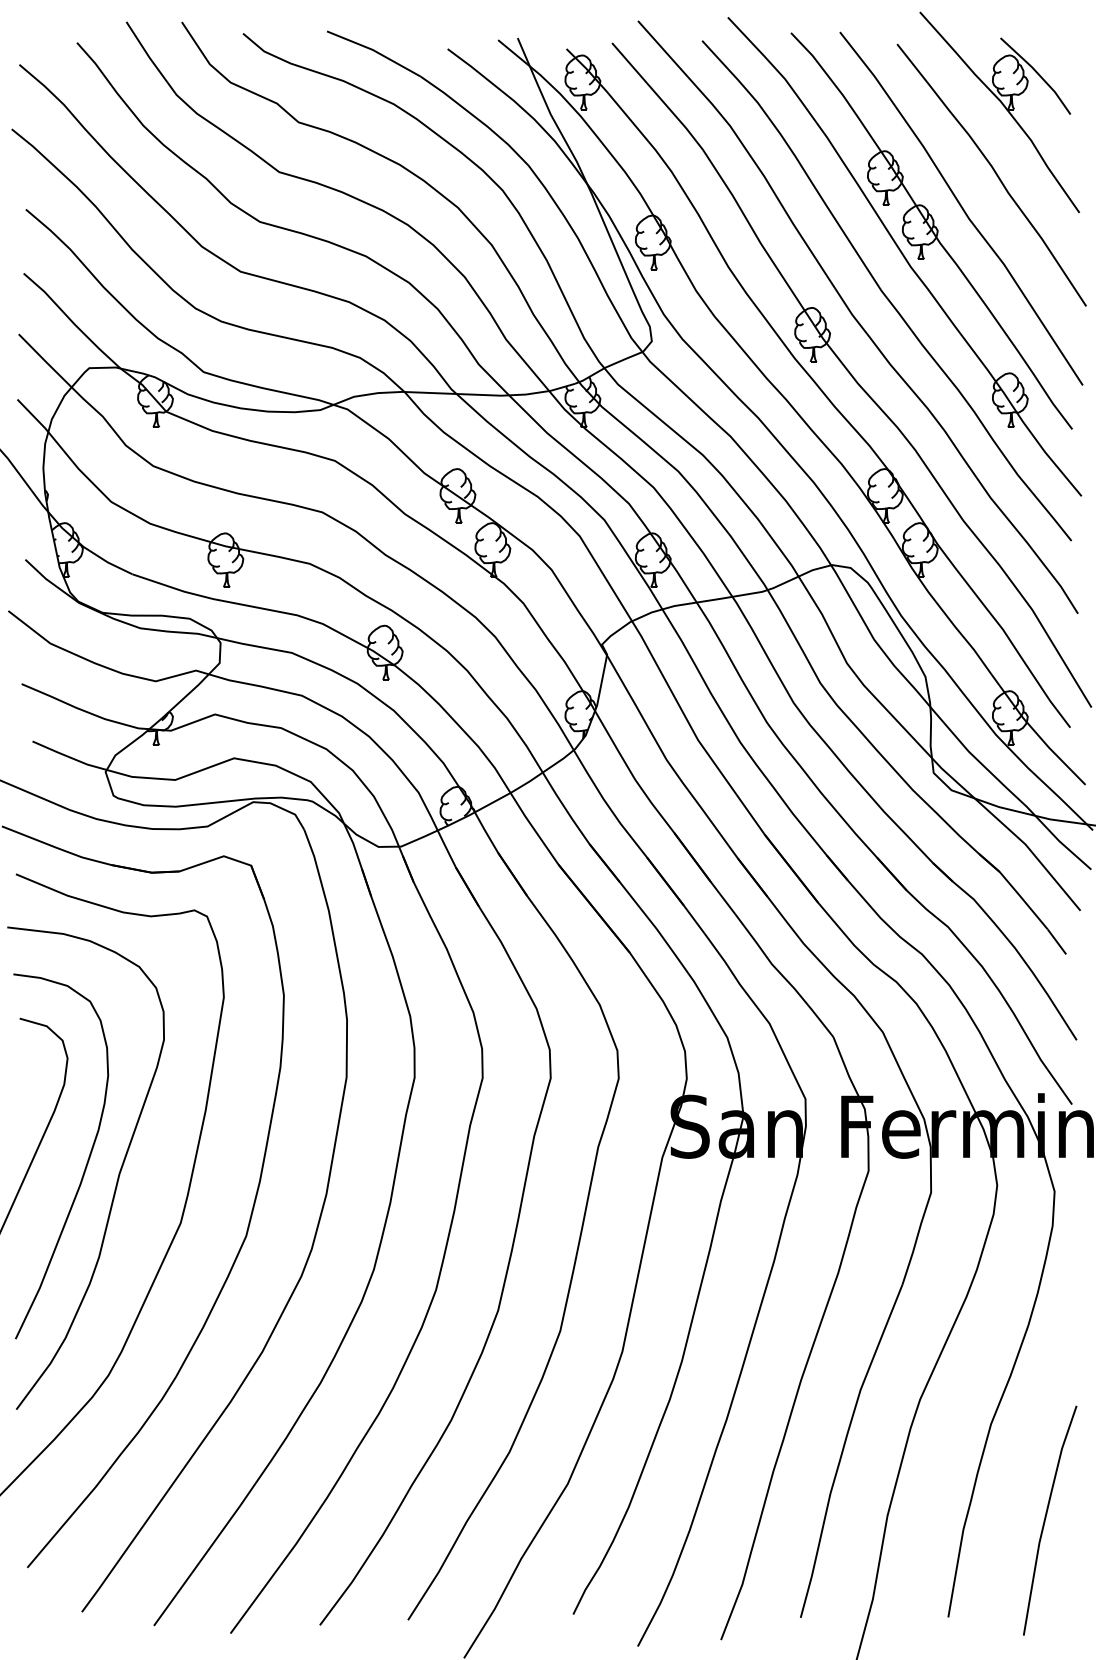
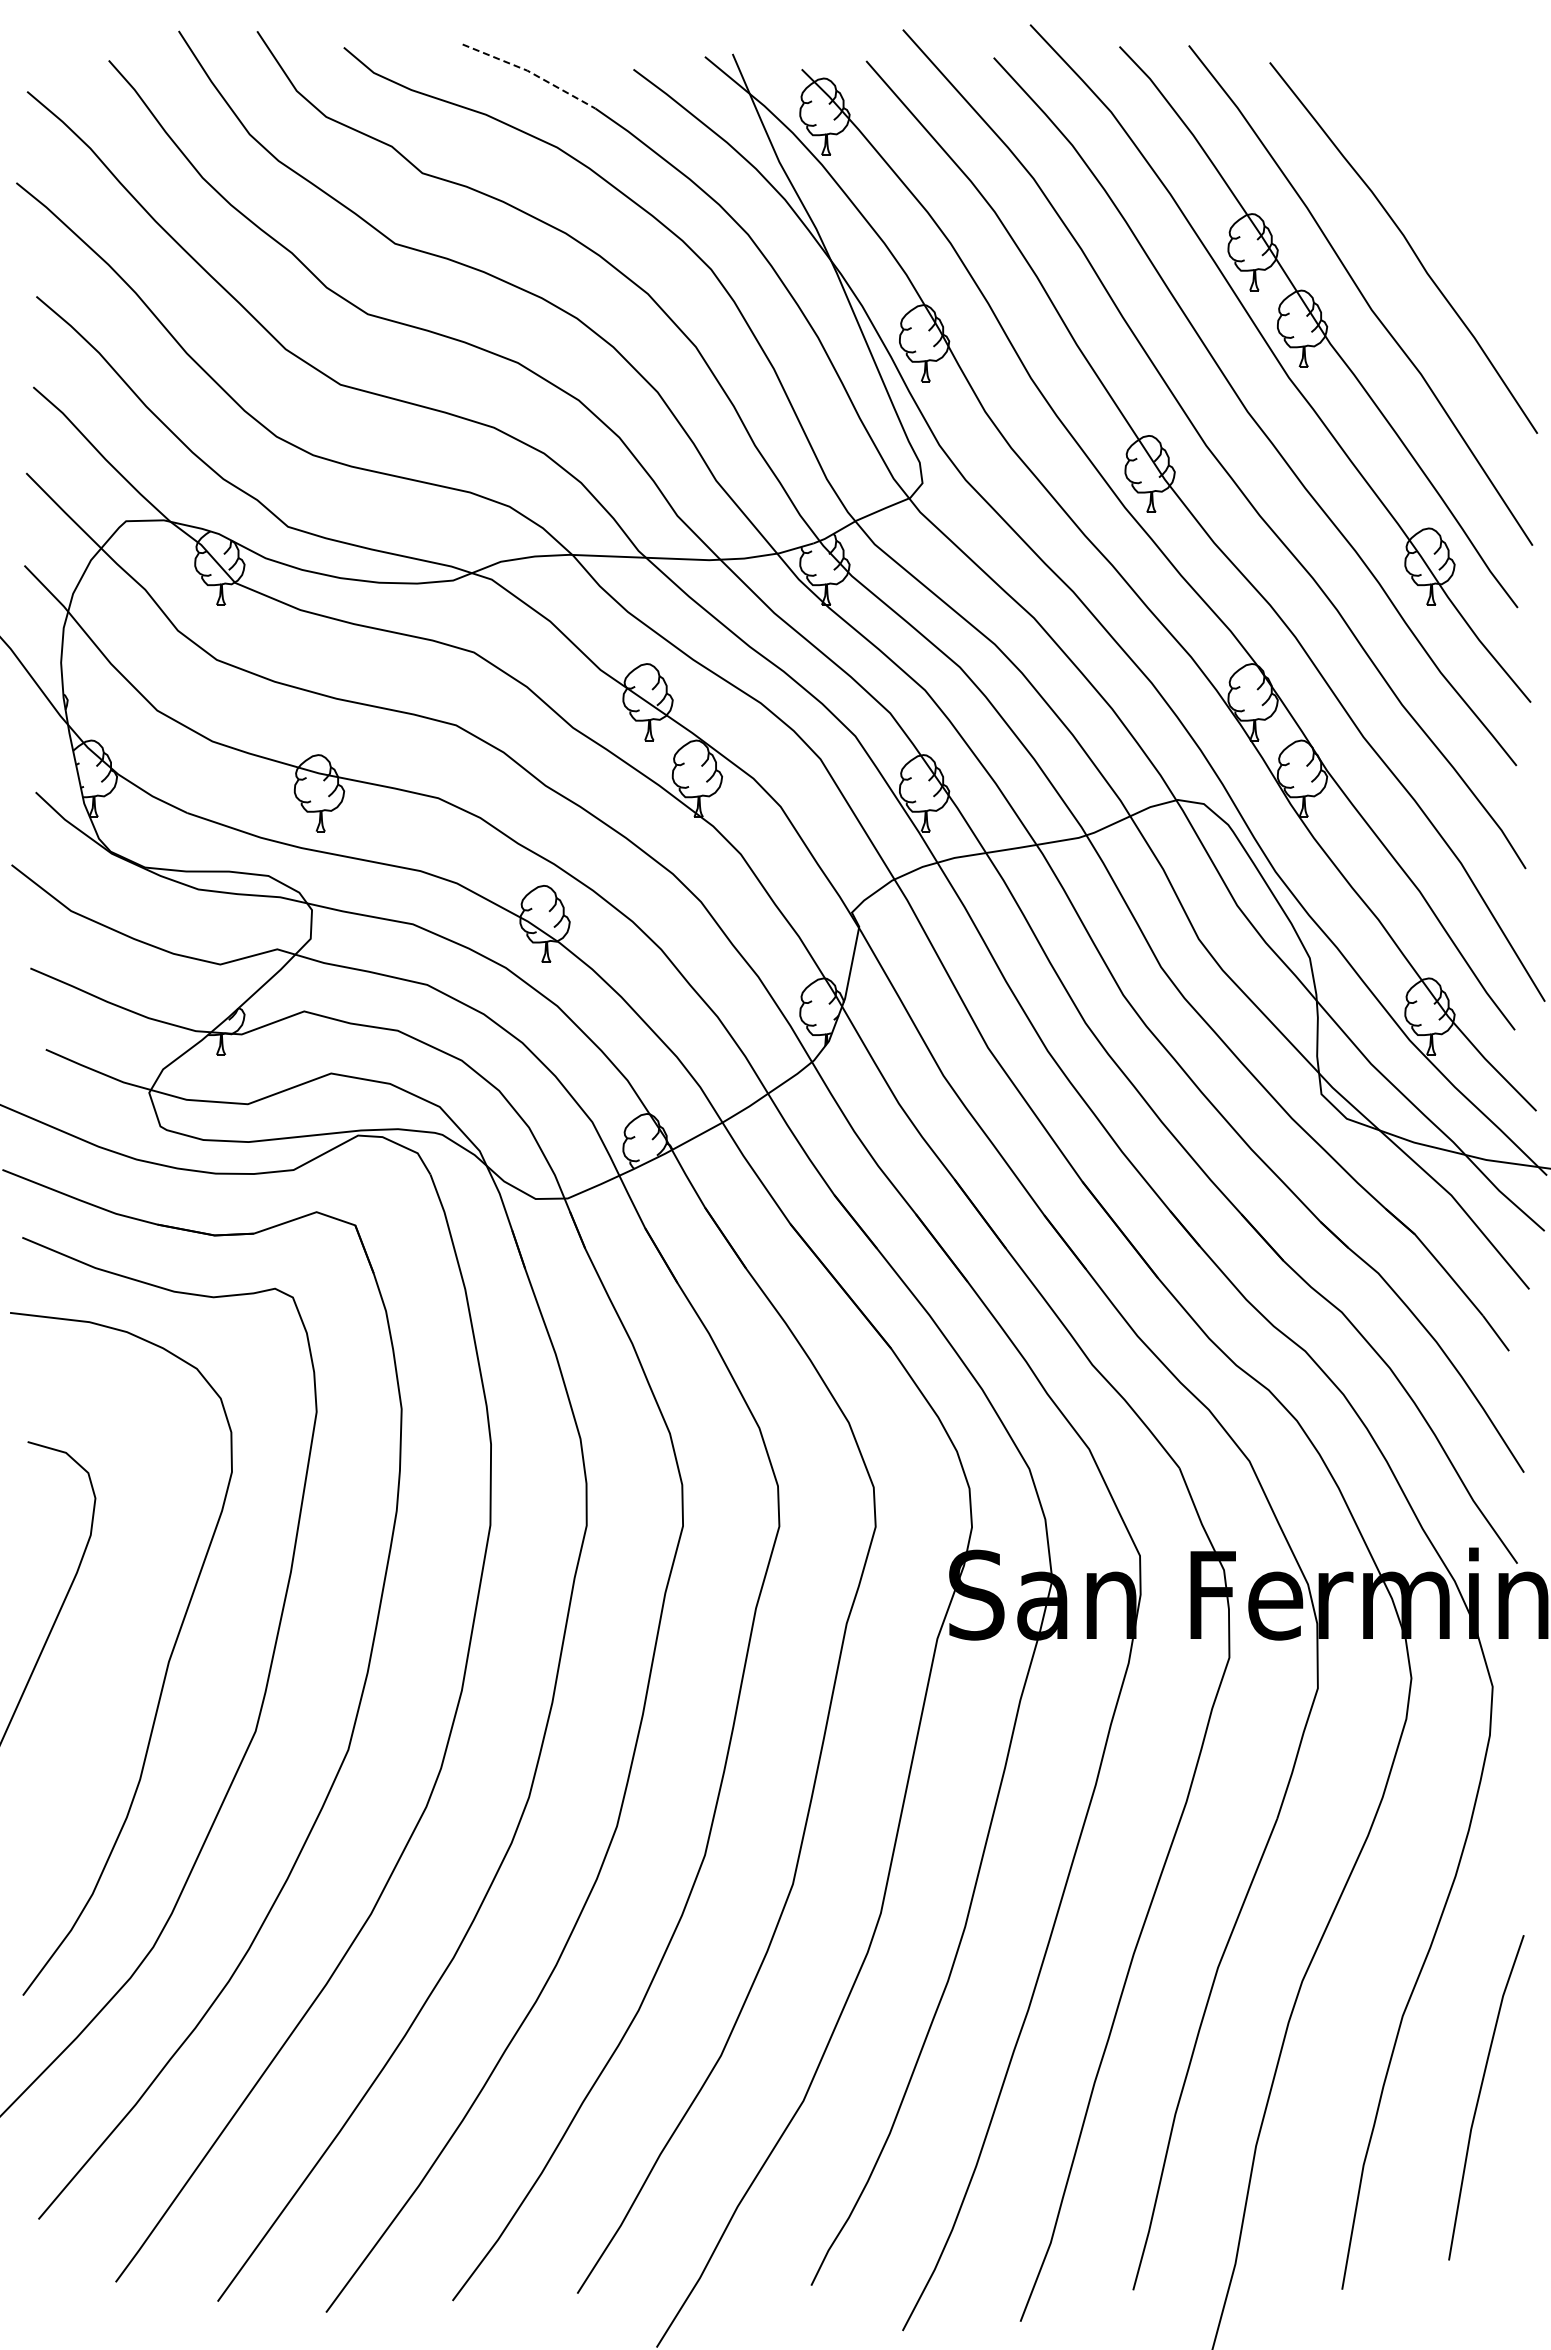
line: (374, 51) -> (530, 72), solid -> dashed
part: (1005, 108) -> (1422, 153), removed
curve: (86, 1165) -> (121, 1649), removed
curve: (1046, 1519) -> (1480, 2095), moved

